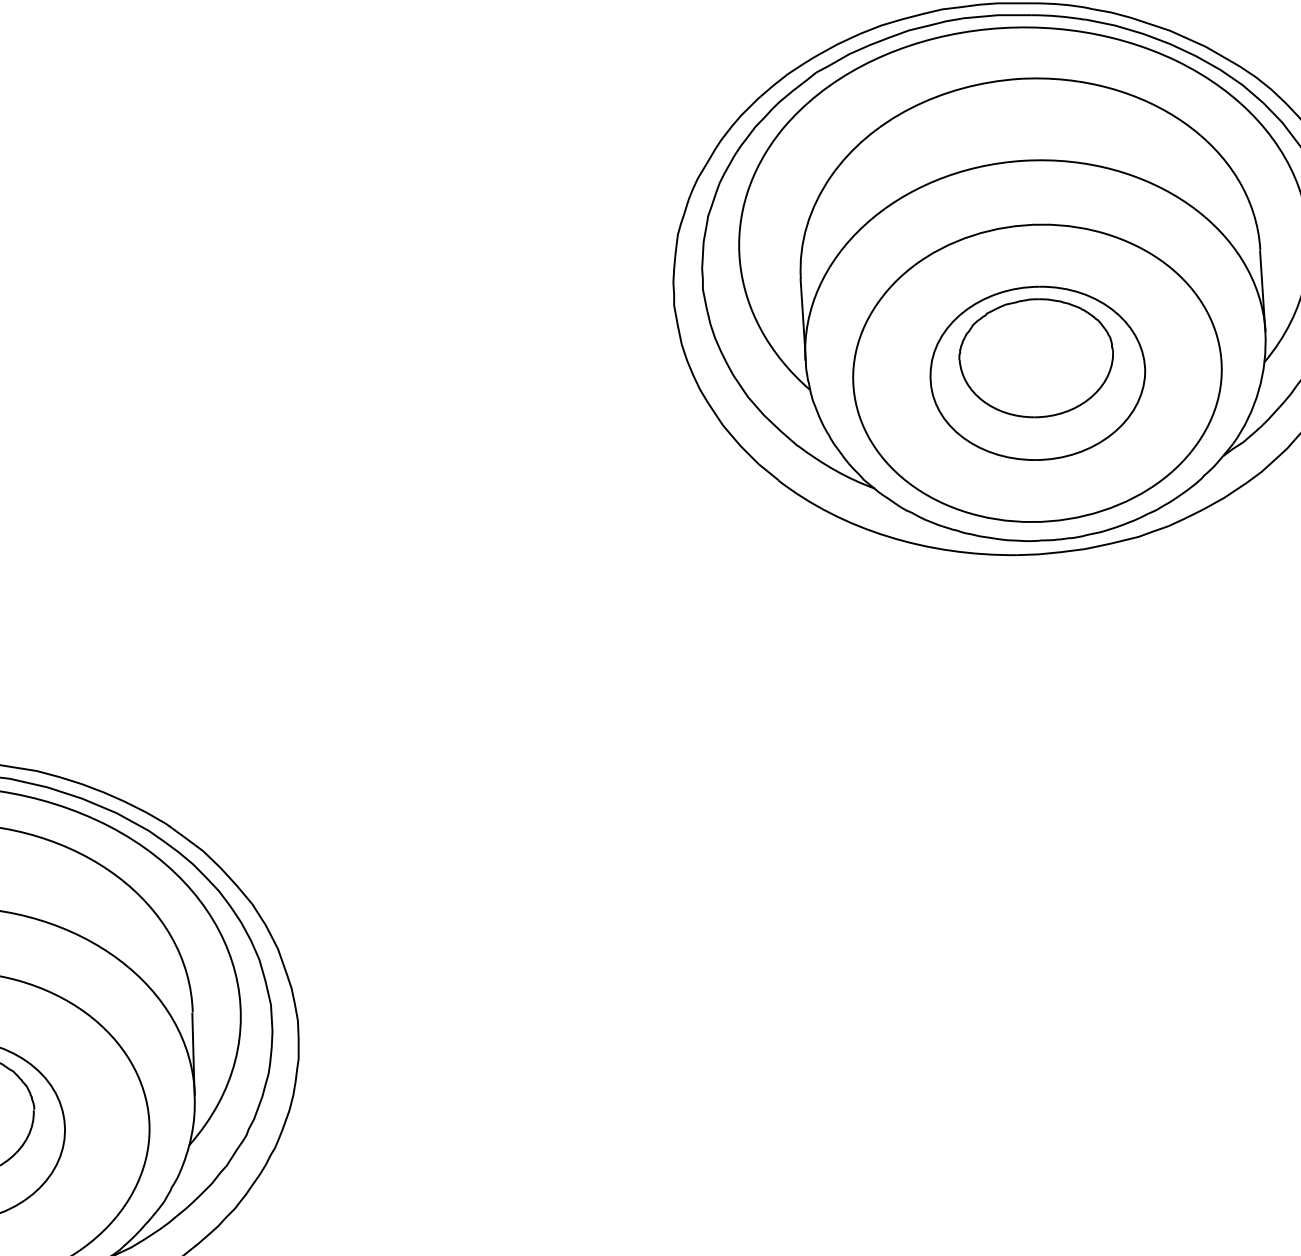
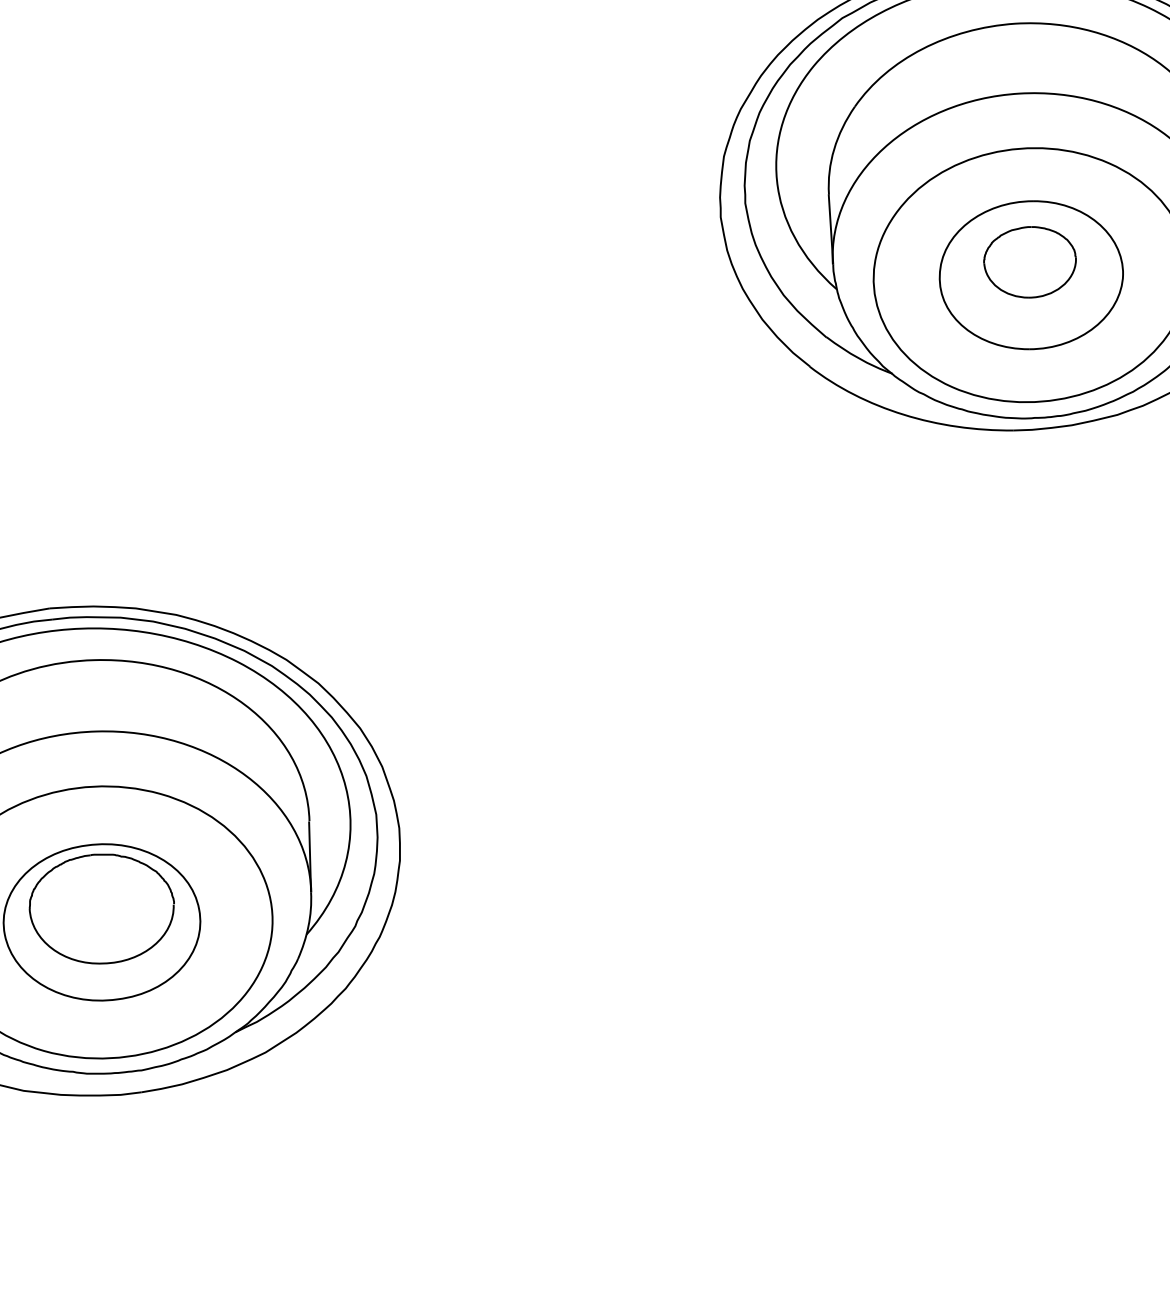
part: (1035, 358) -> (1029, 262), size x0.7

